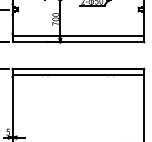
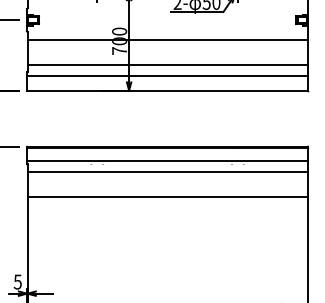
line: (78, 18) -> (167, 39), added
line: (78, 30) -> (167, 65), added
line: (78, 80) -> (167, 171), added
line: (78, 92) -> (167, 197), added

